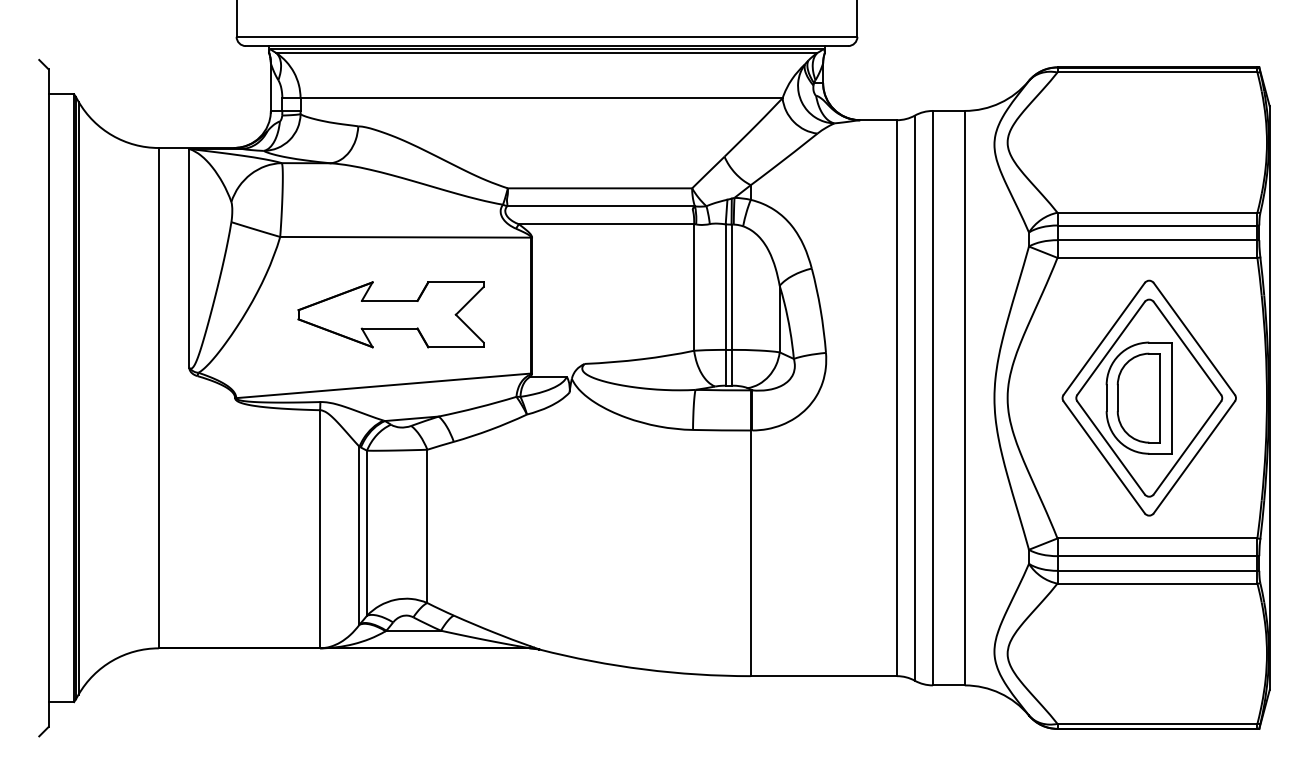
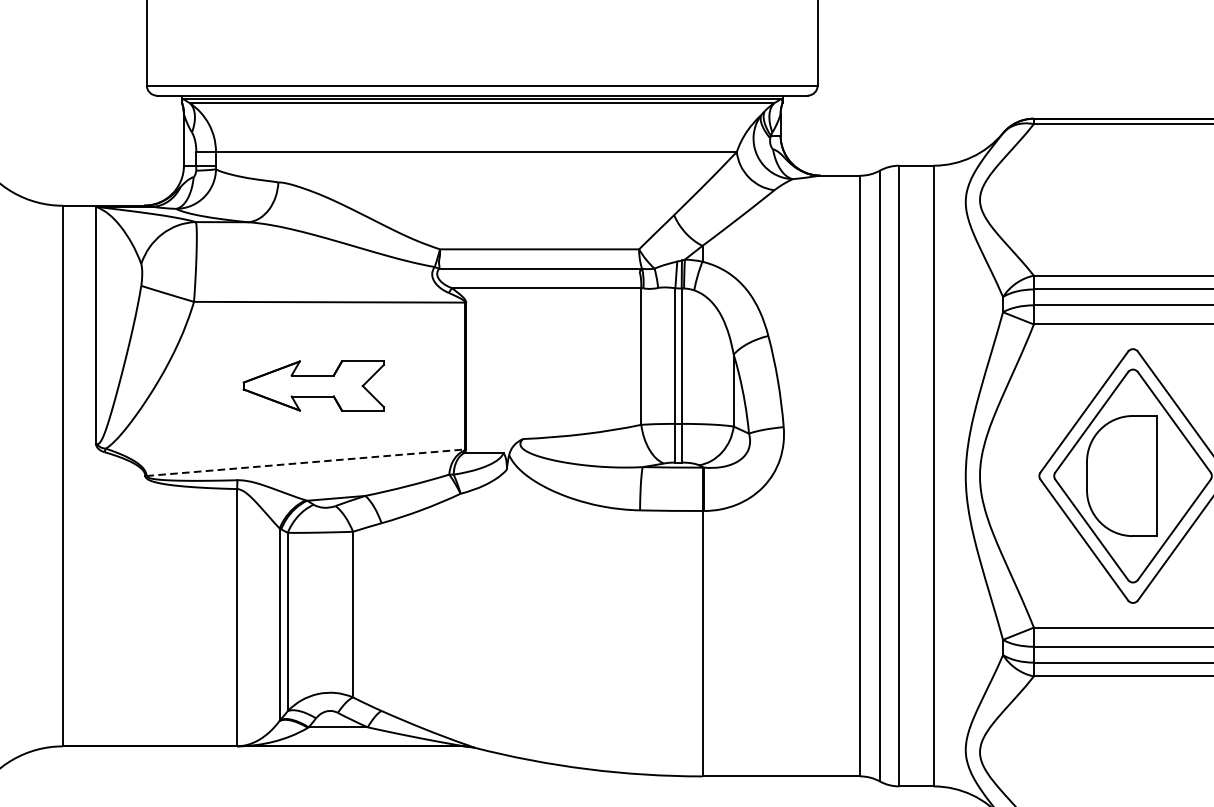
part: (390, 314) -> (313, 385), size x0.7
line: (383, 385) -> (305, 462), solid -> dashed
part: (1138, 397) -> (1121, 475), removed

